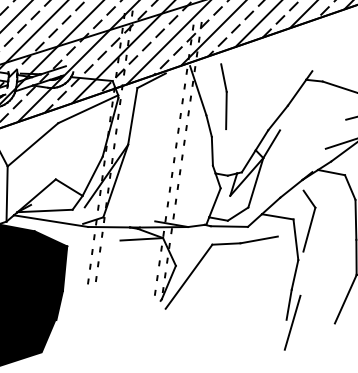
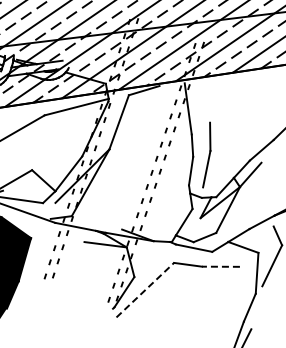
part: (223, 96) -> (206, 154), moved
line: (259, 239) -> (221, 266), solid -> dashed
line: (189, 276) -> (145, 290), solid -> dashed

